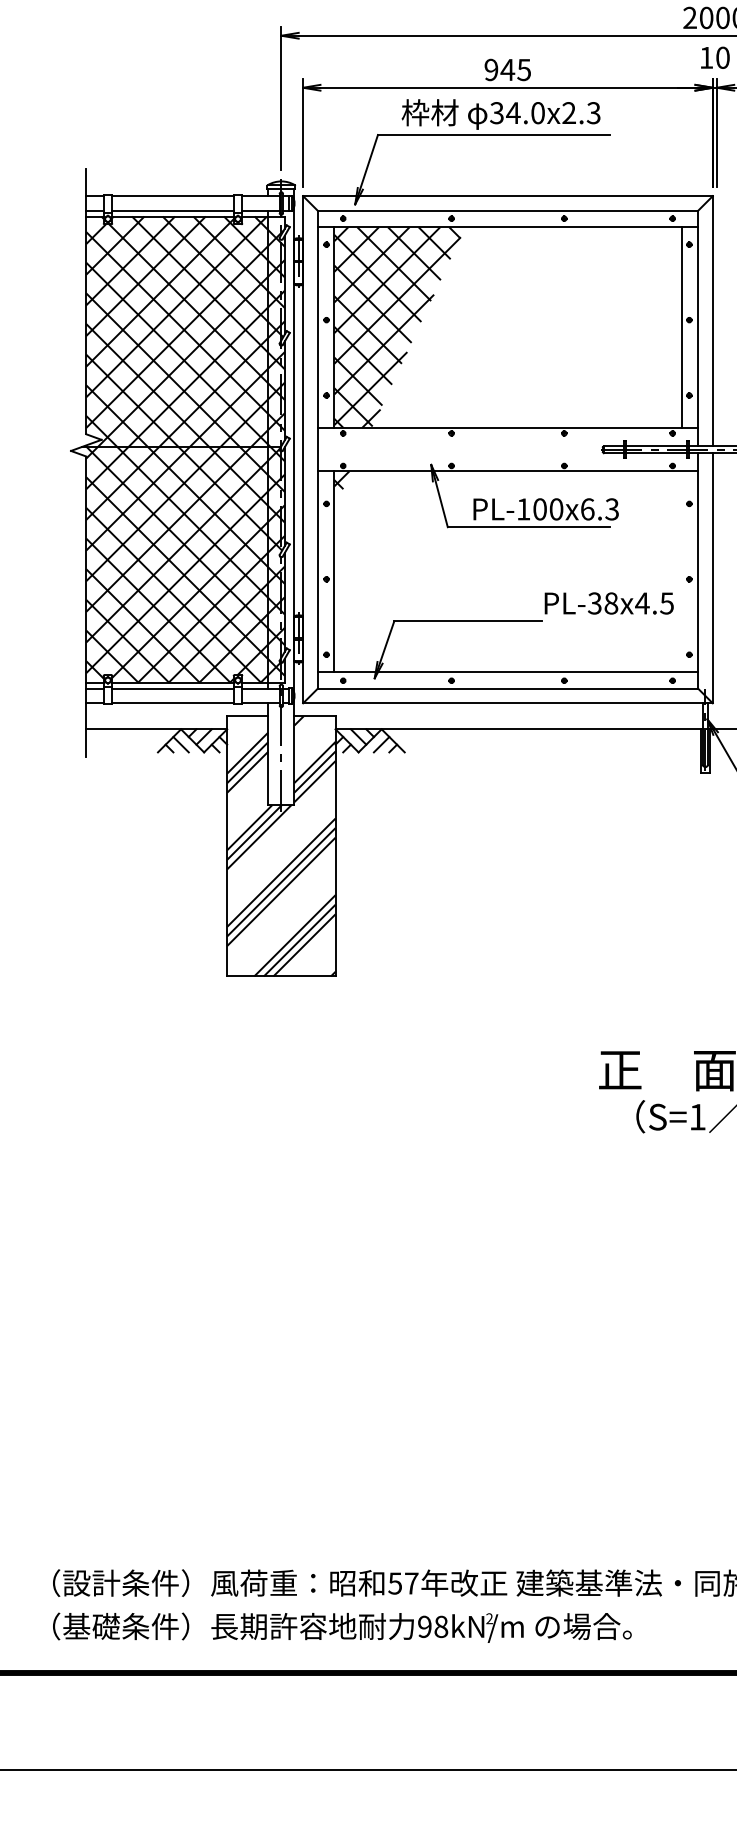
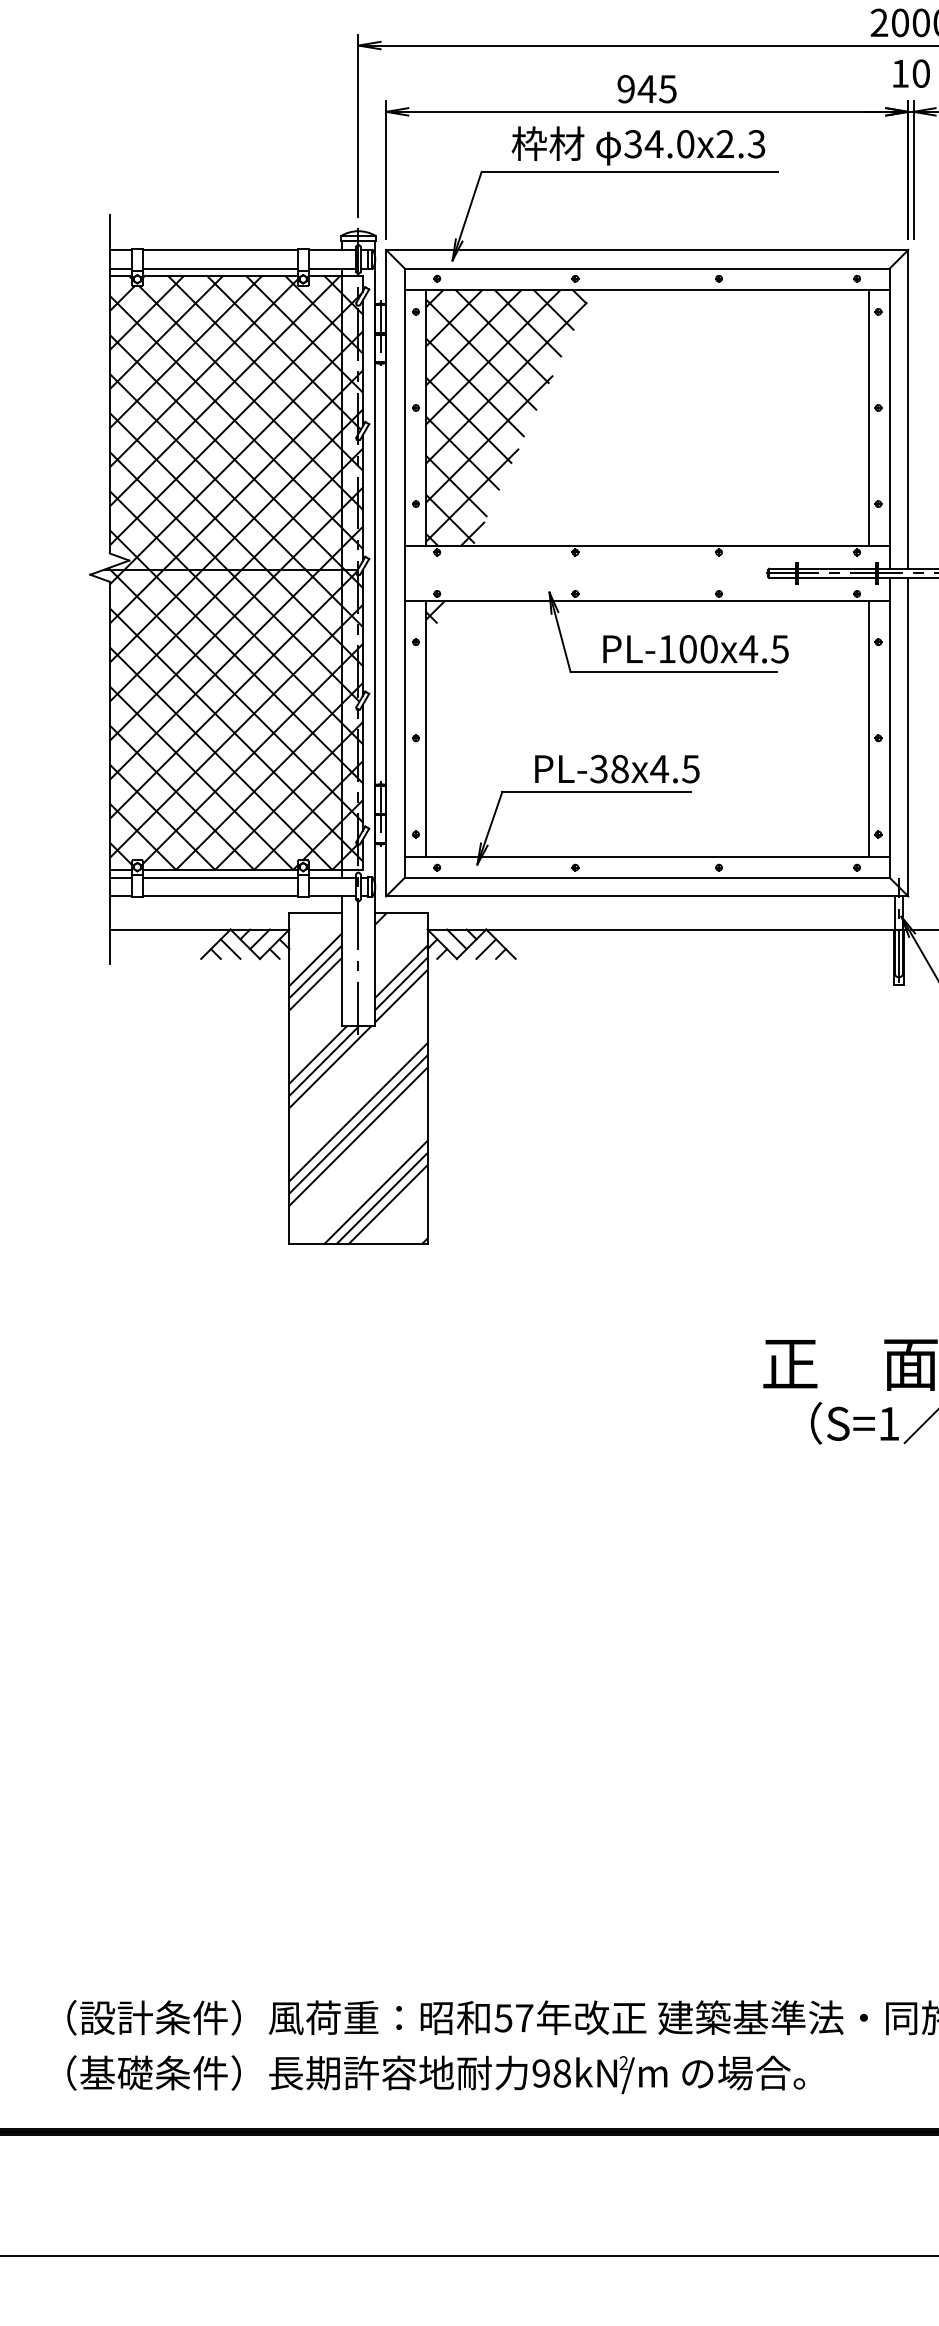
text: (599, 509) -> (763, 649), PL-100x6.3 -> PL-100x4.5
line: (681, 571) -> (868, 728), added
text: (609, 603) -> (617, 769), moved

